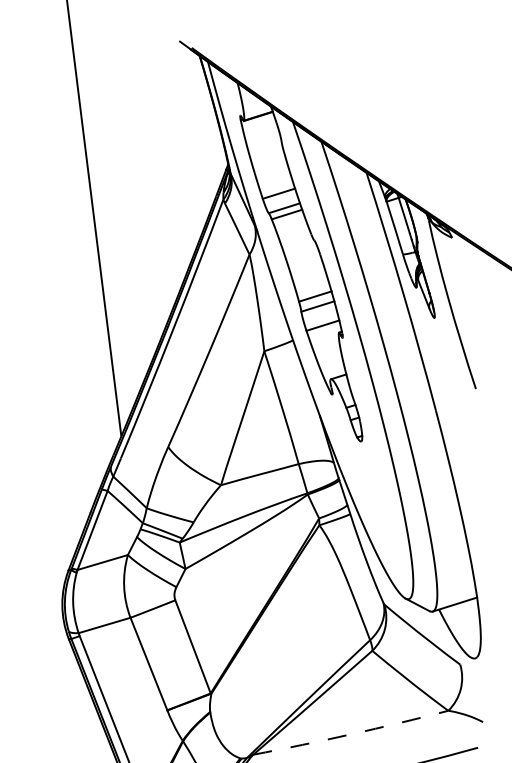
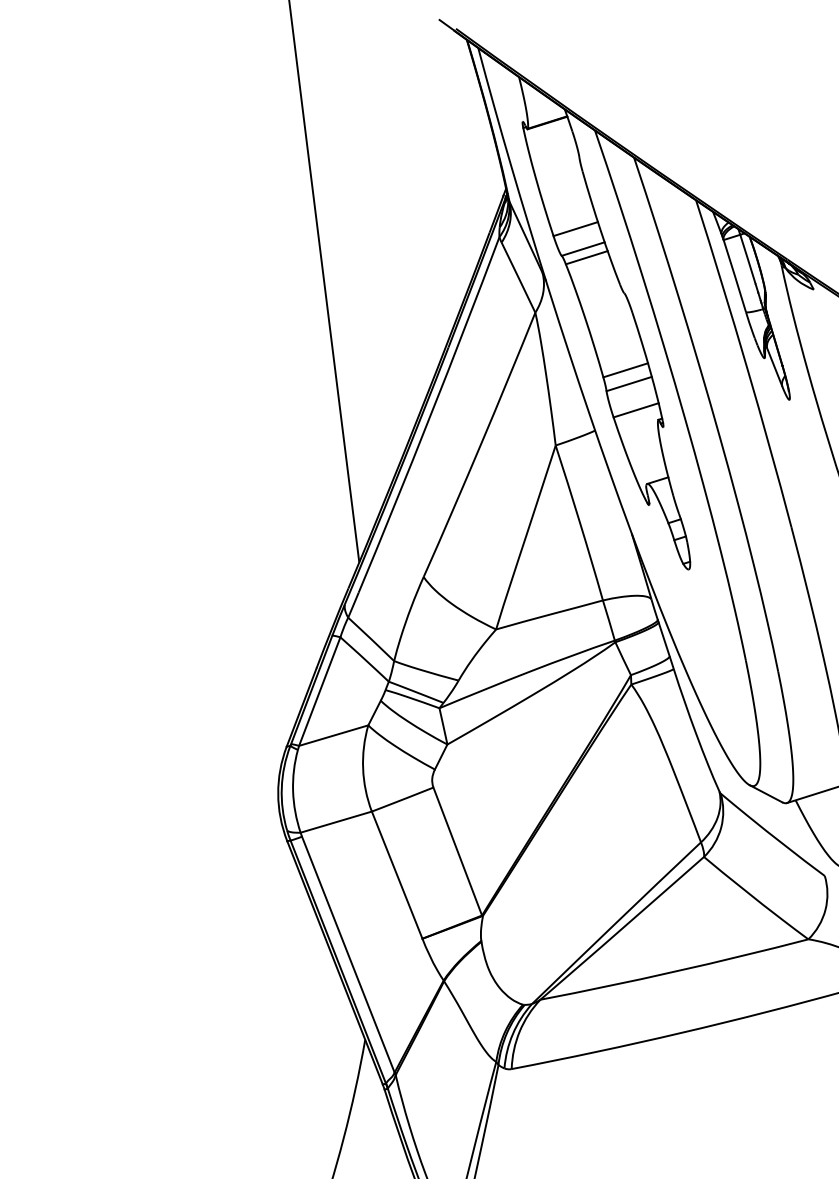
arc: (350, 734) -> (674, 971), dashed -> solid

